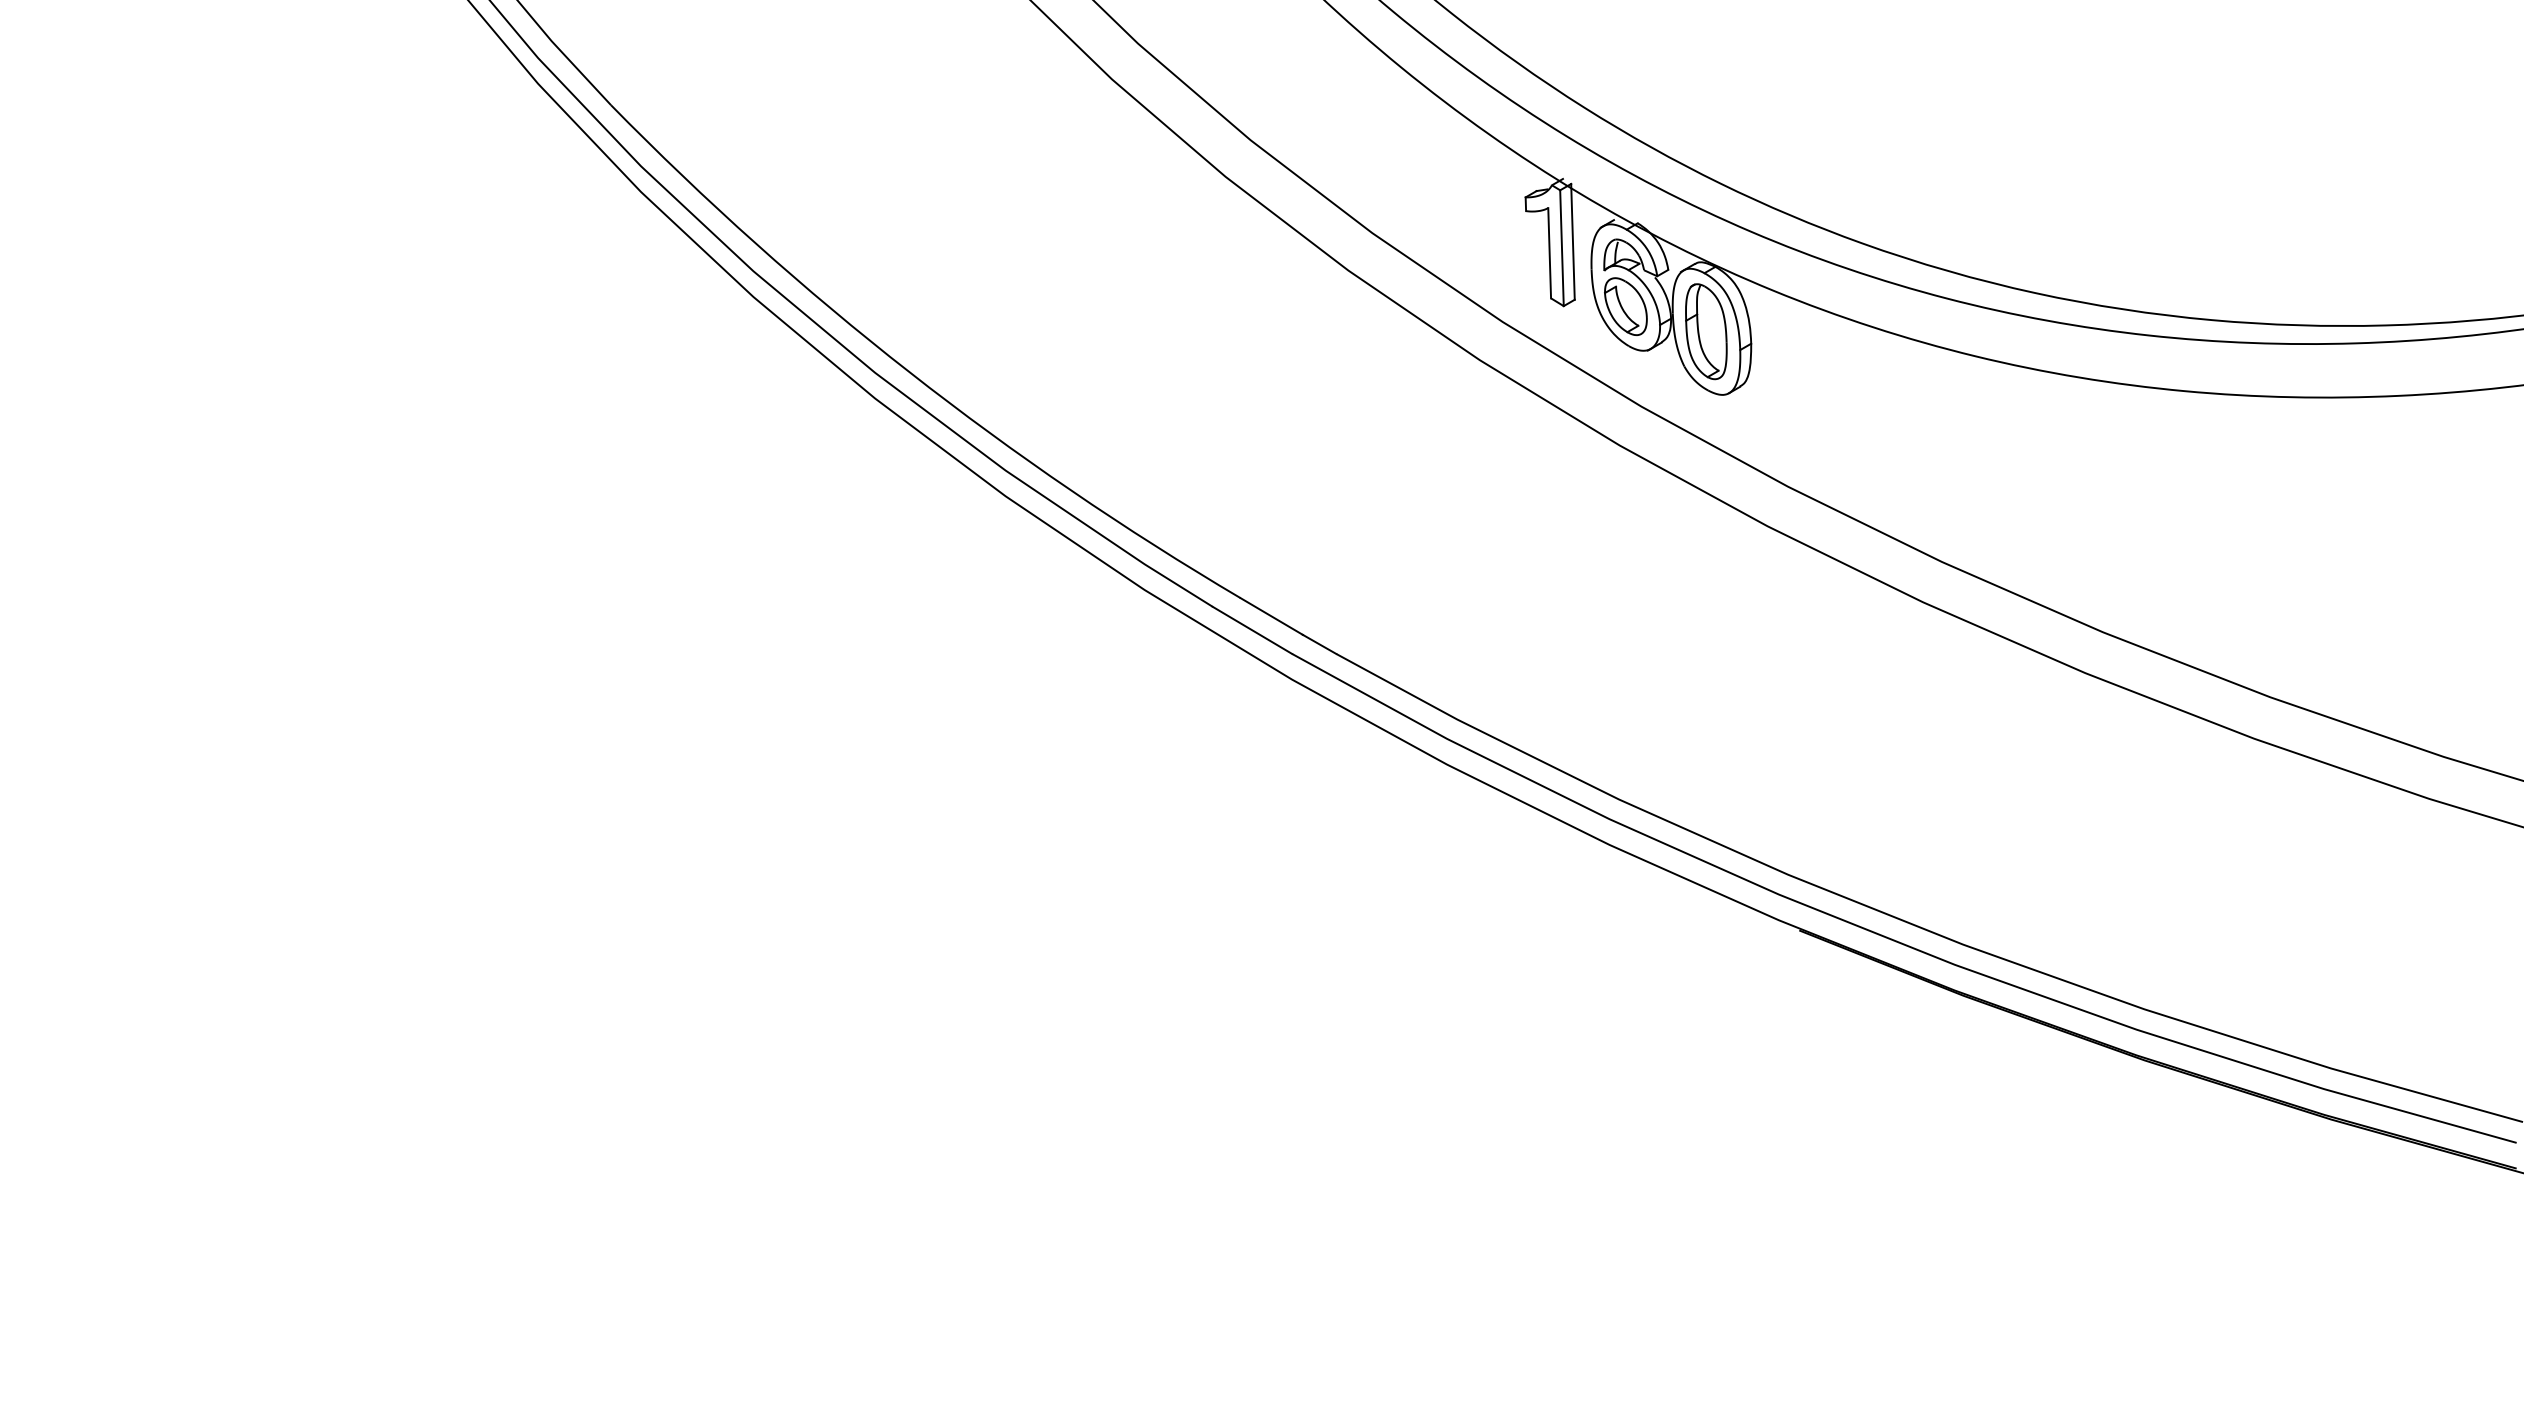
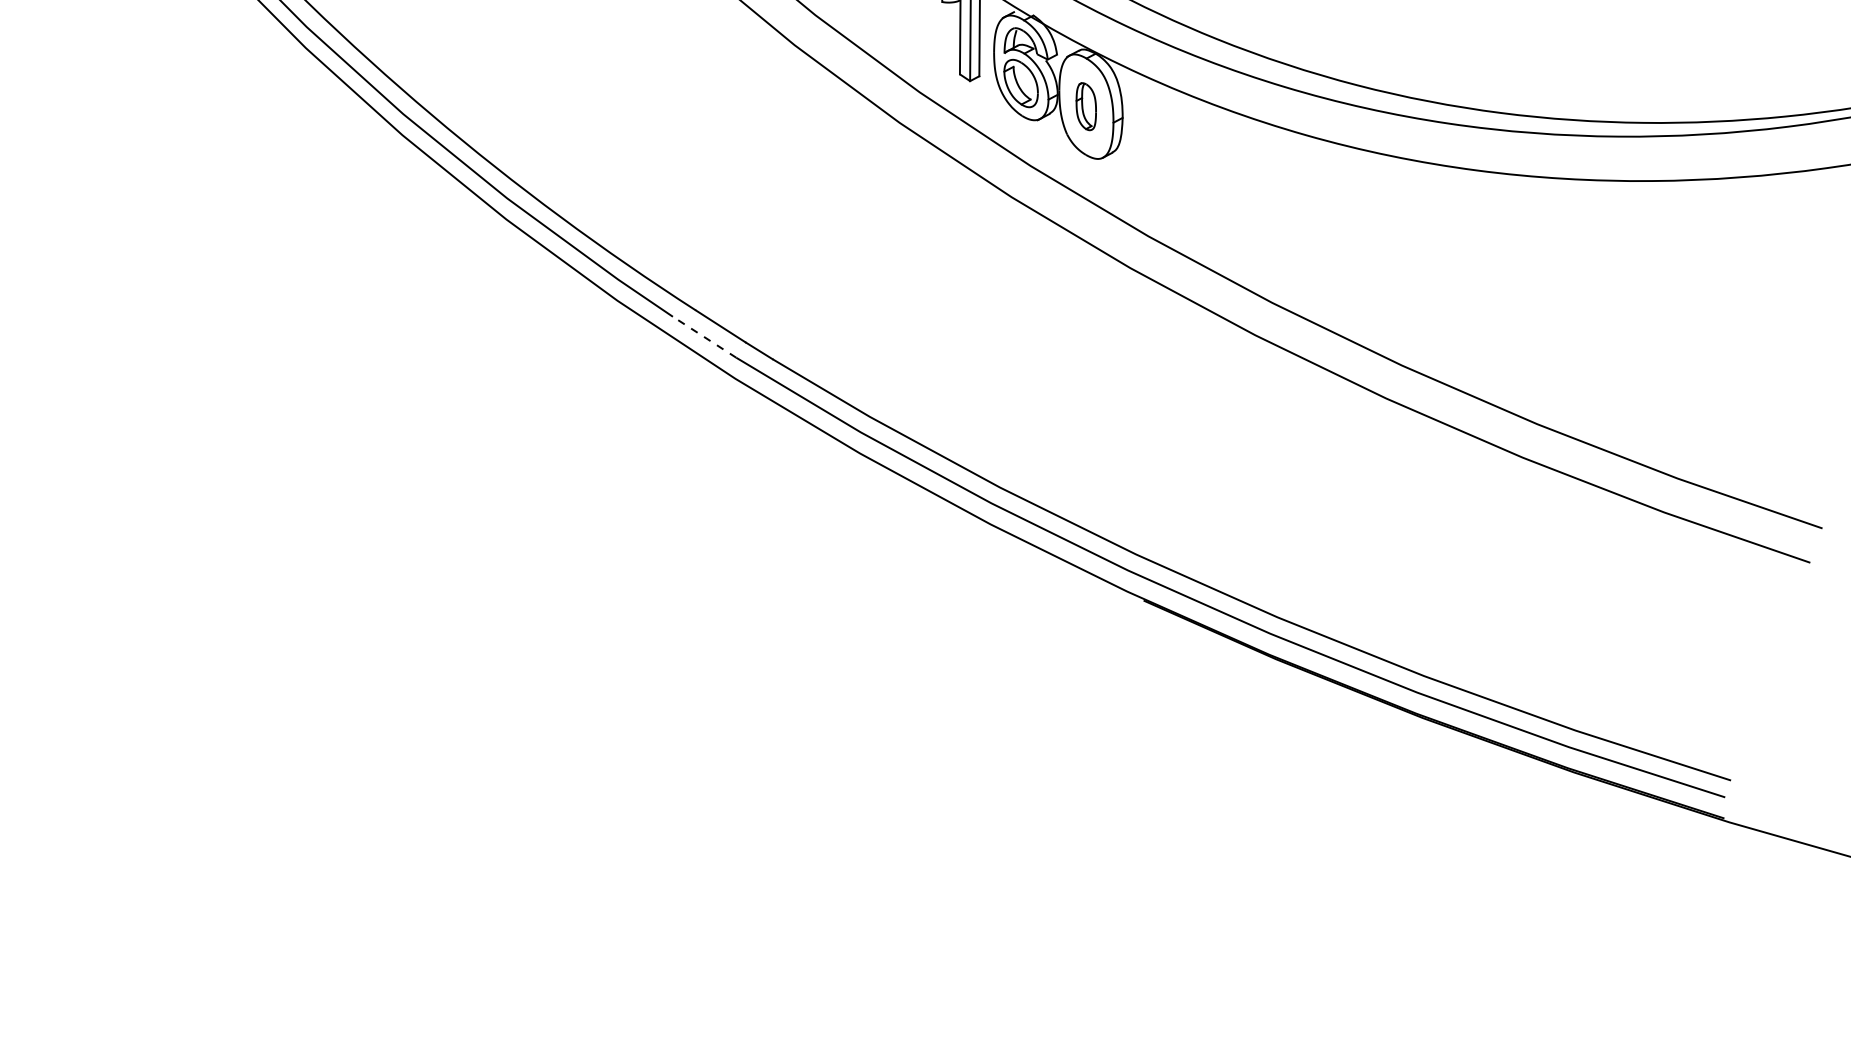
part: (1706, 331) -> (1086, 106), size x0.6
line: (1252, 630) -> (704, 337), solid -> dashed

